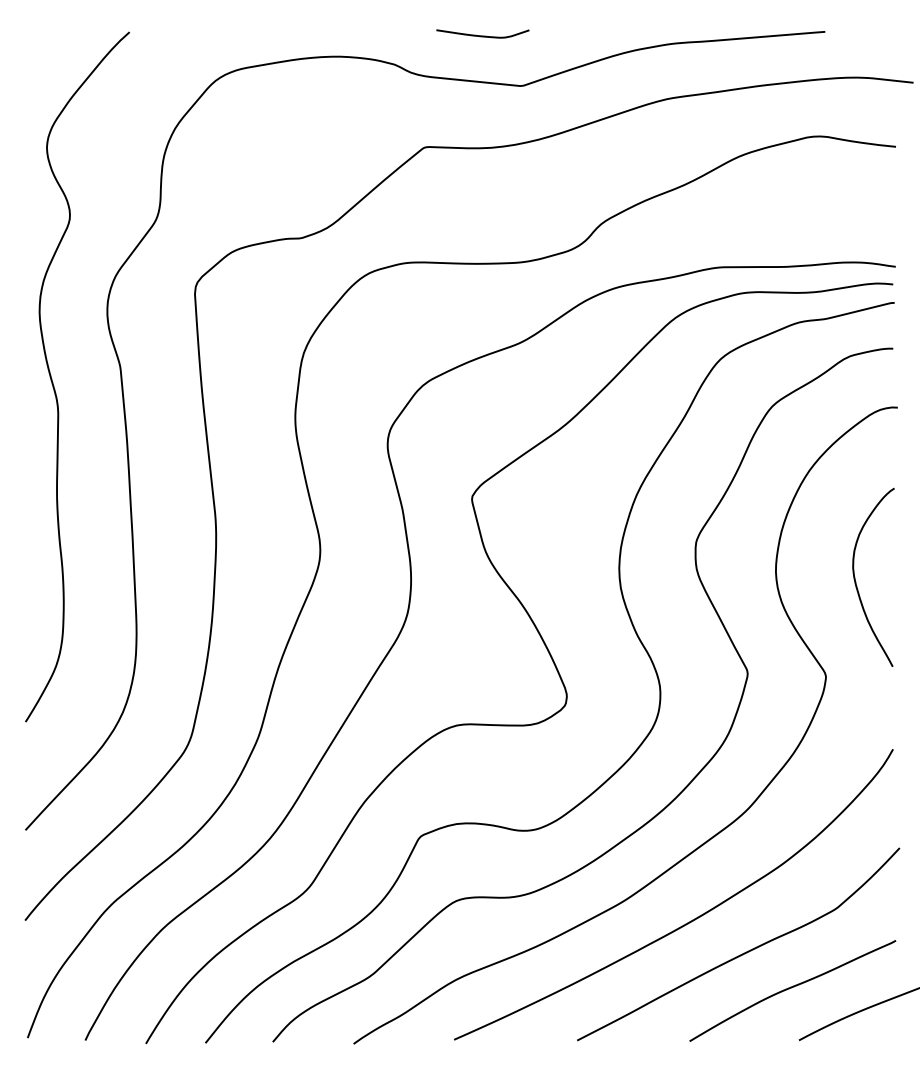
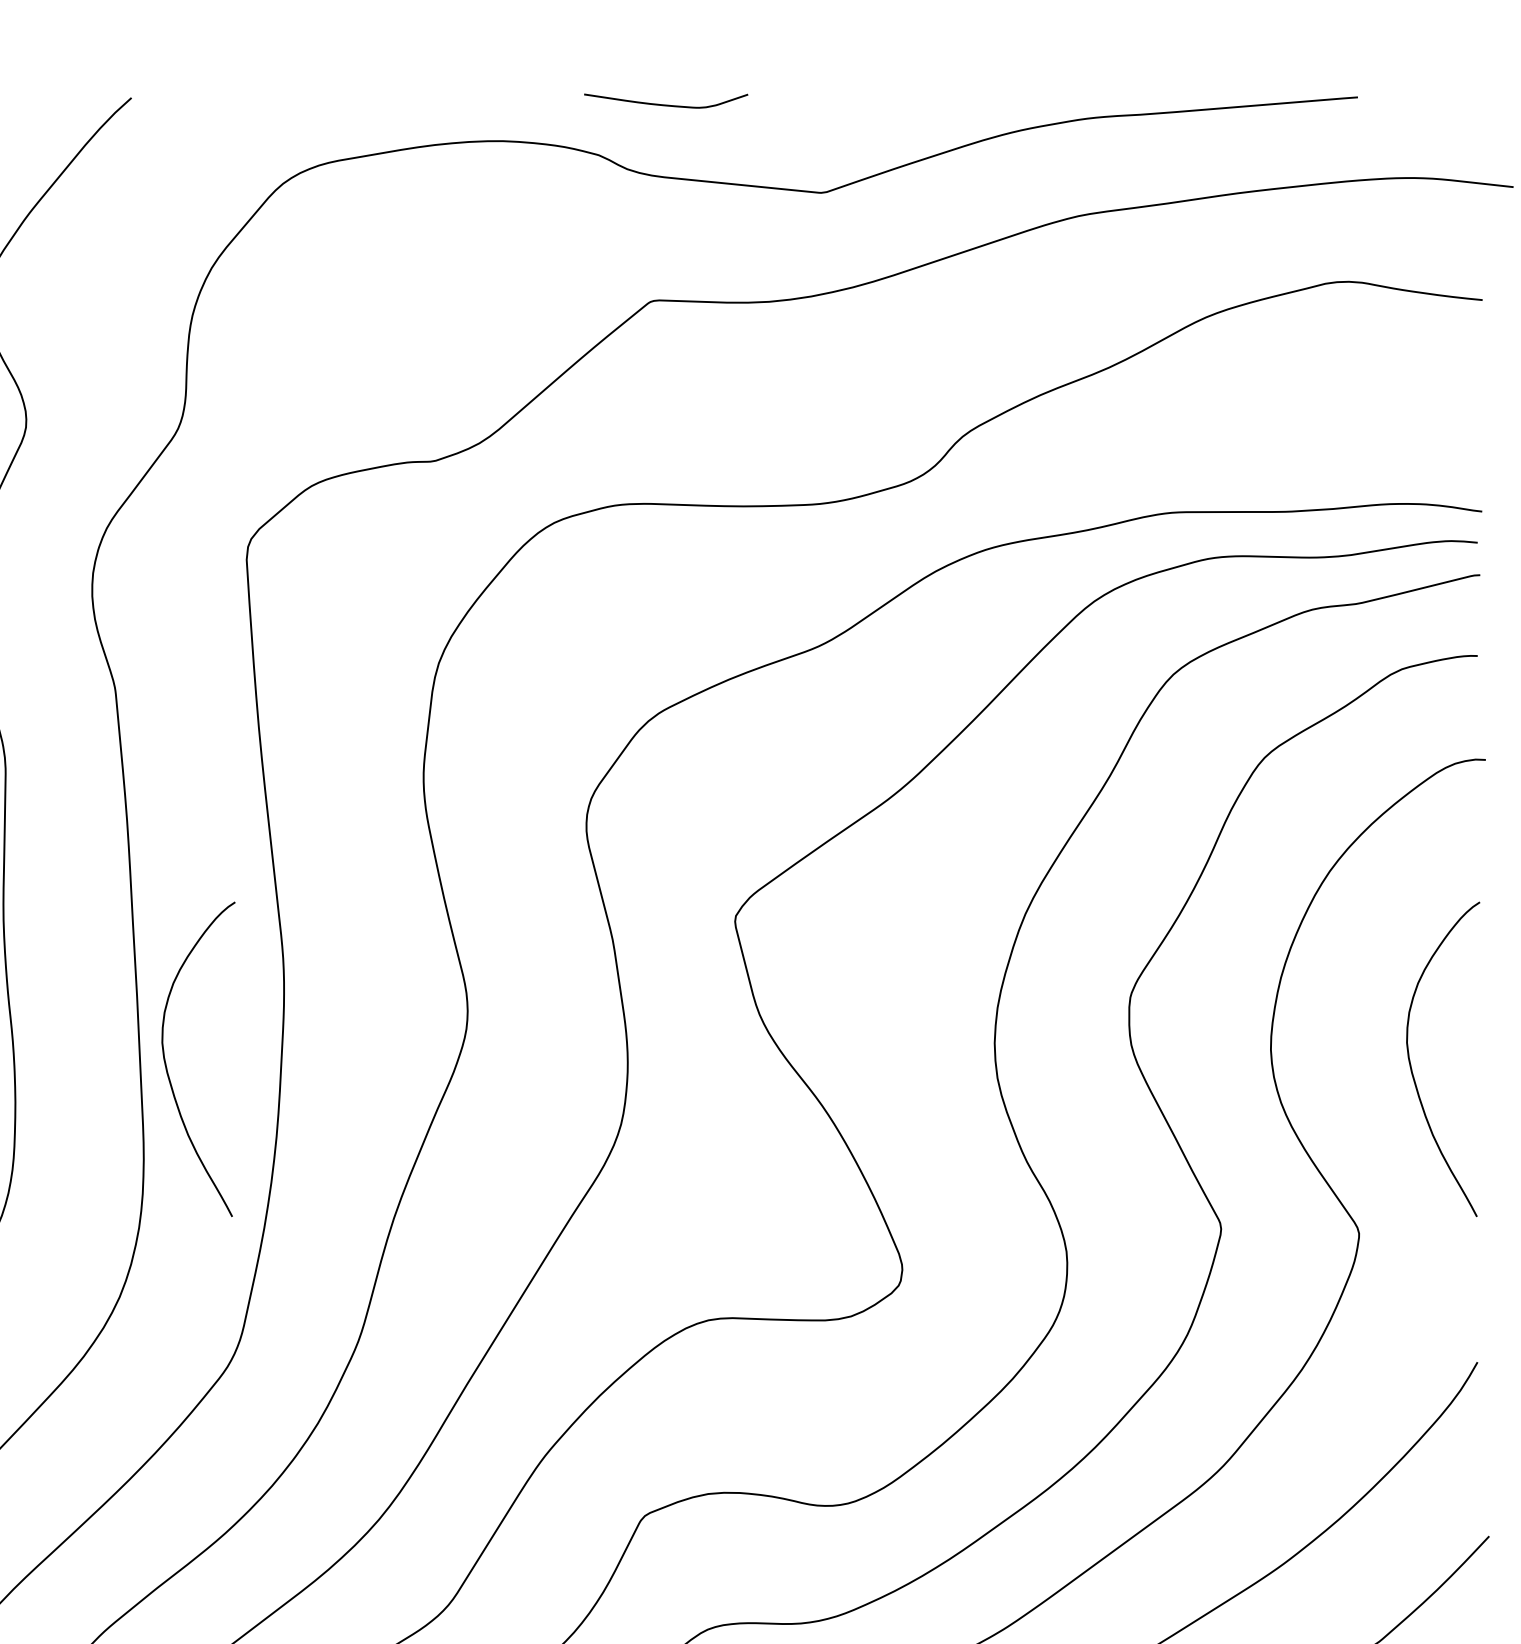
curve: (482, 35) -> (665, 103), moved
curve: (150, 581) -> (168, 1066), added

